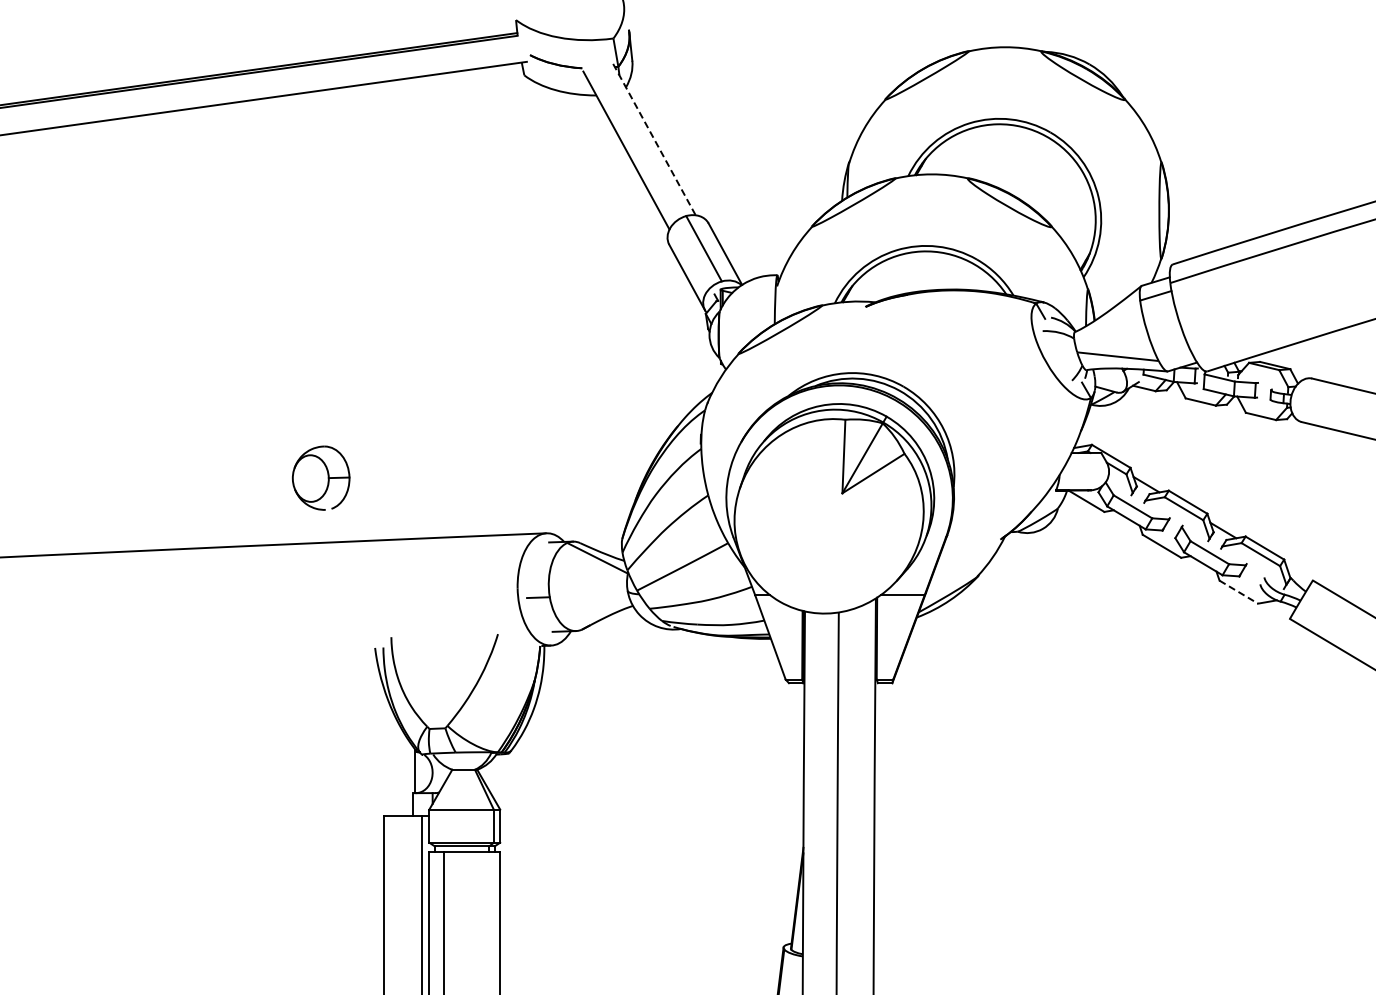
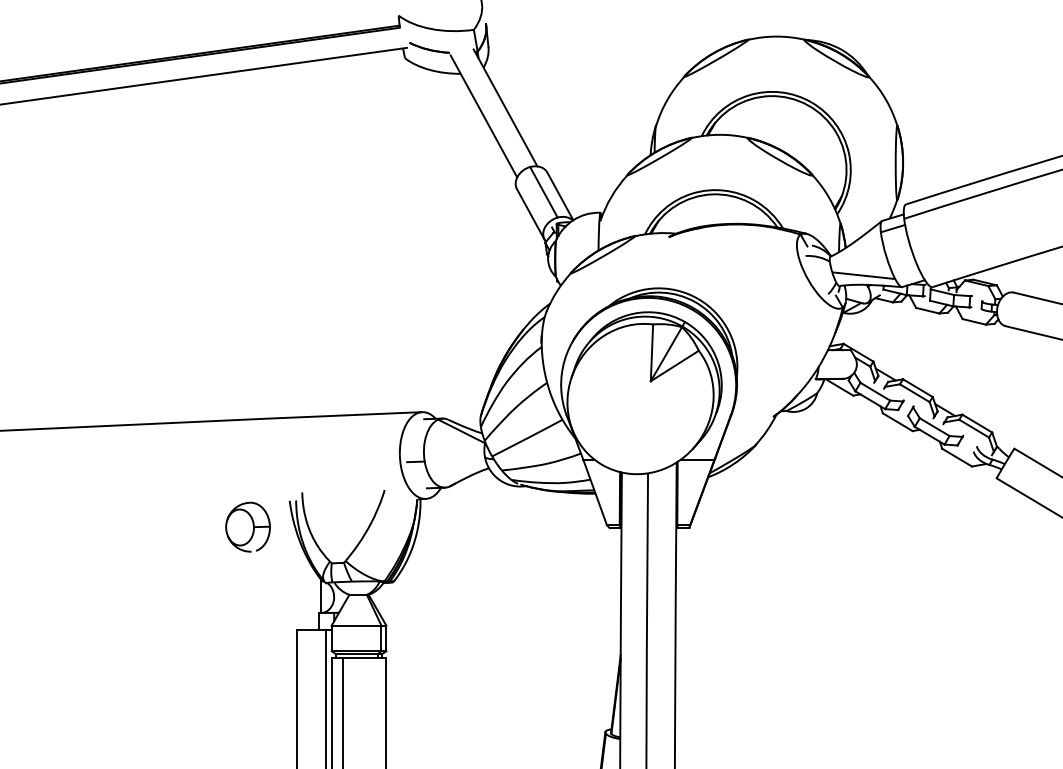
line: (654, 140) -> (505, 108), dashed -> solid
part: (320, 477) -> (247, 526), moved
line: (1239, 592) -> (957, 457), dashed -> solid

